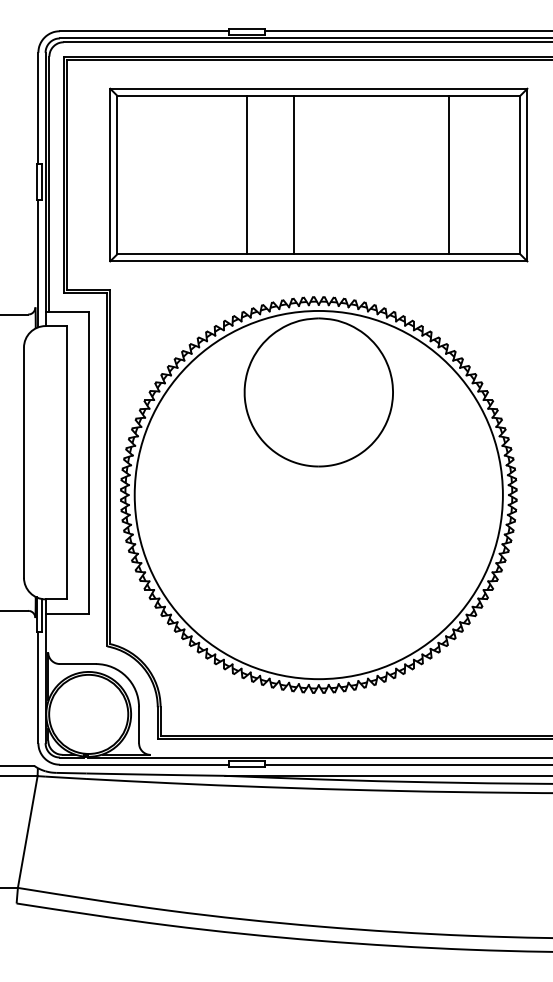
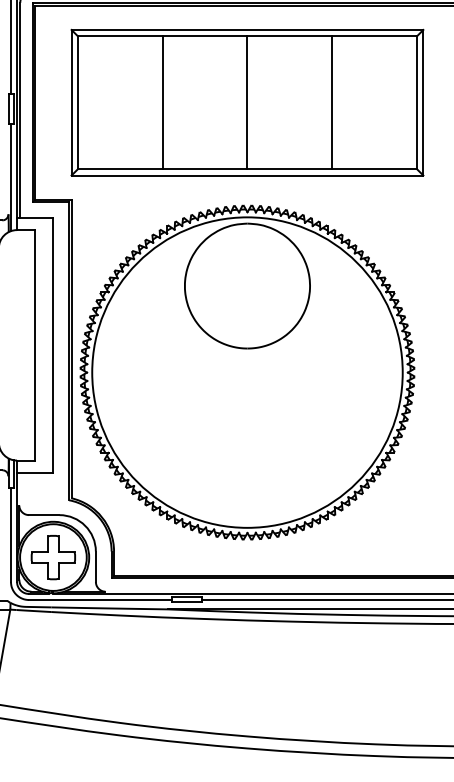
line: (247, 174) -> (162, 102), moved
line: (293, 174) -> (247, 102), moved
line: (448, 174) -> (332, 102), moved
part: (88, 714) -> (53, 557), added

